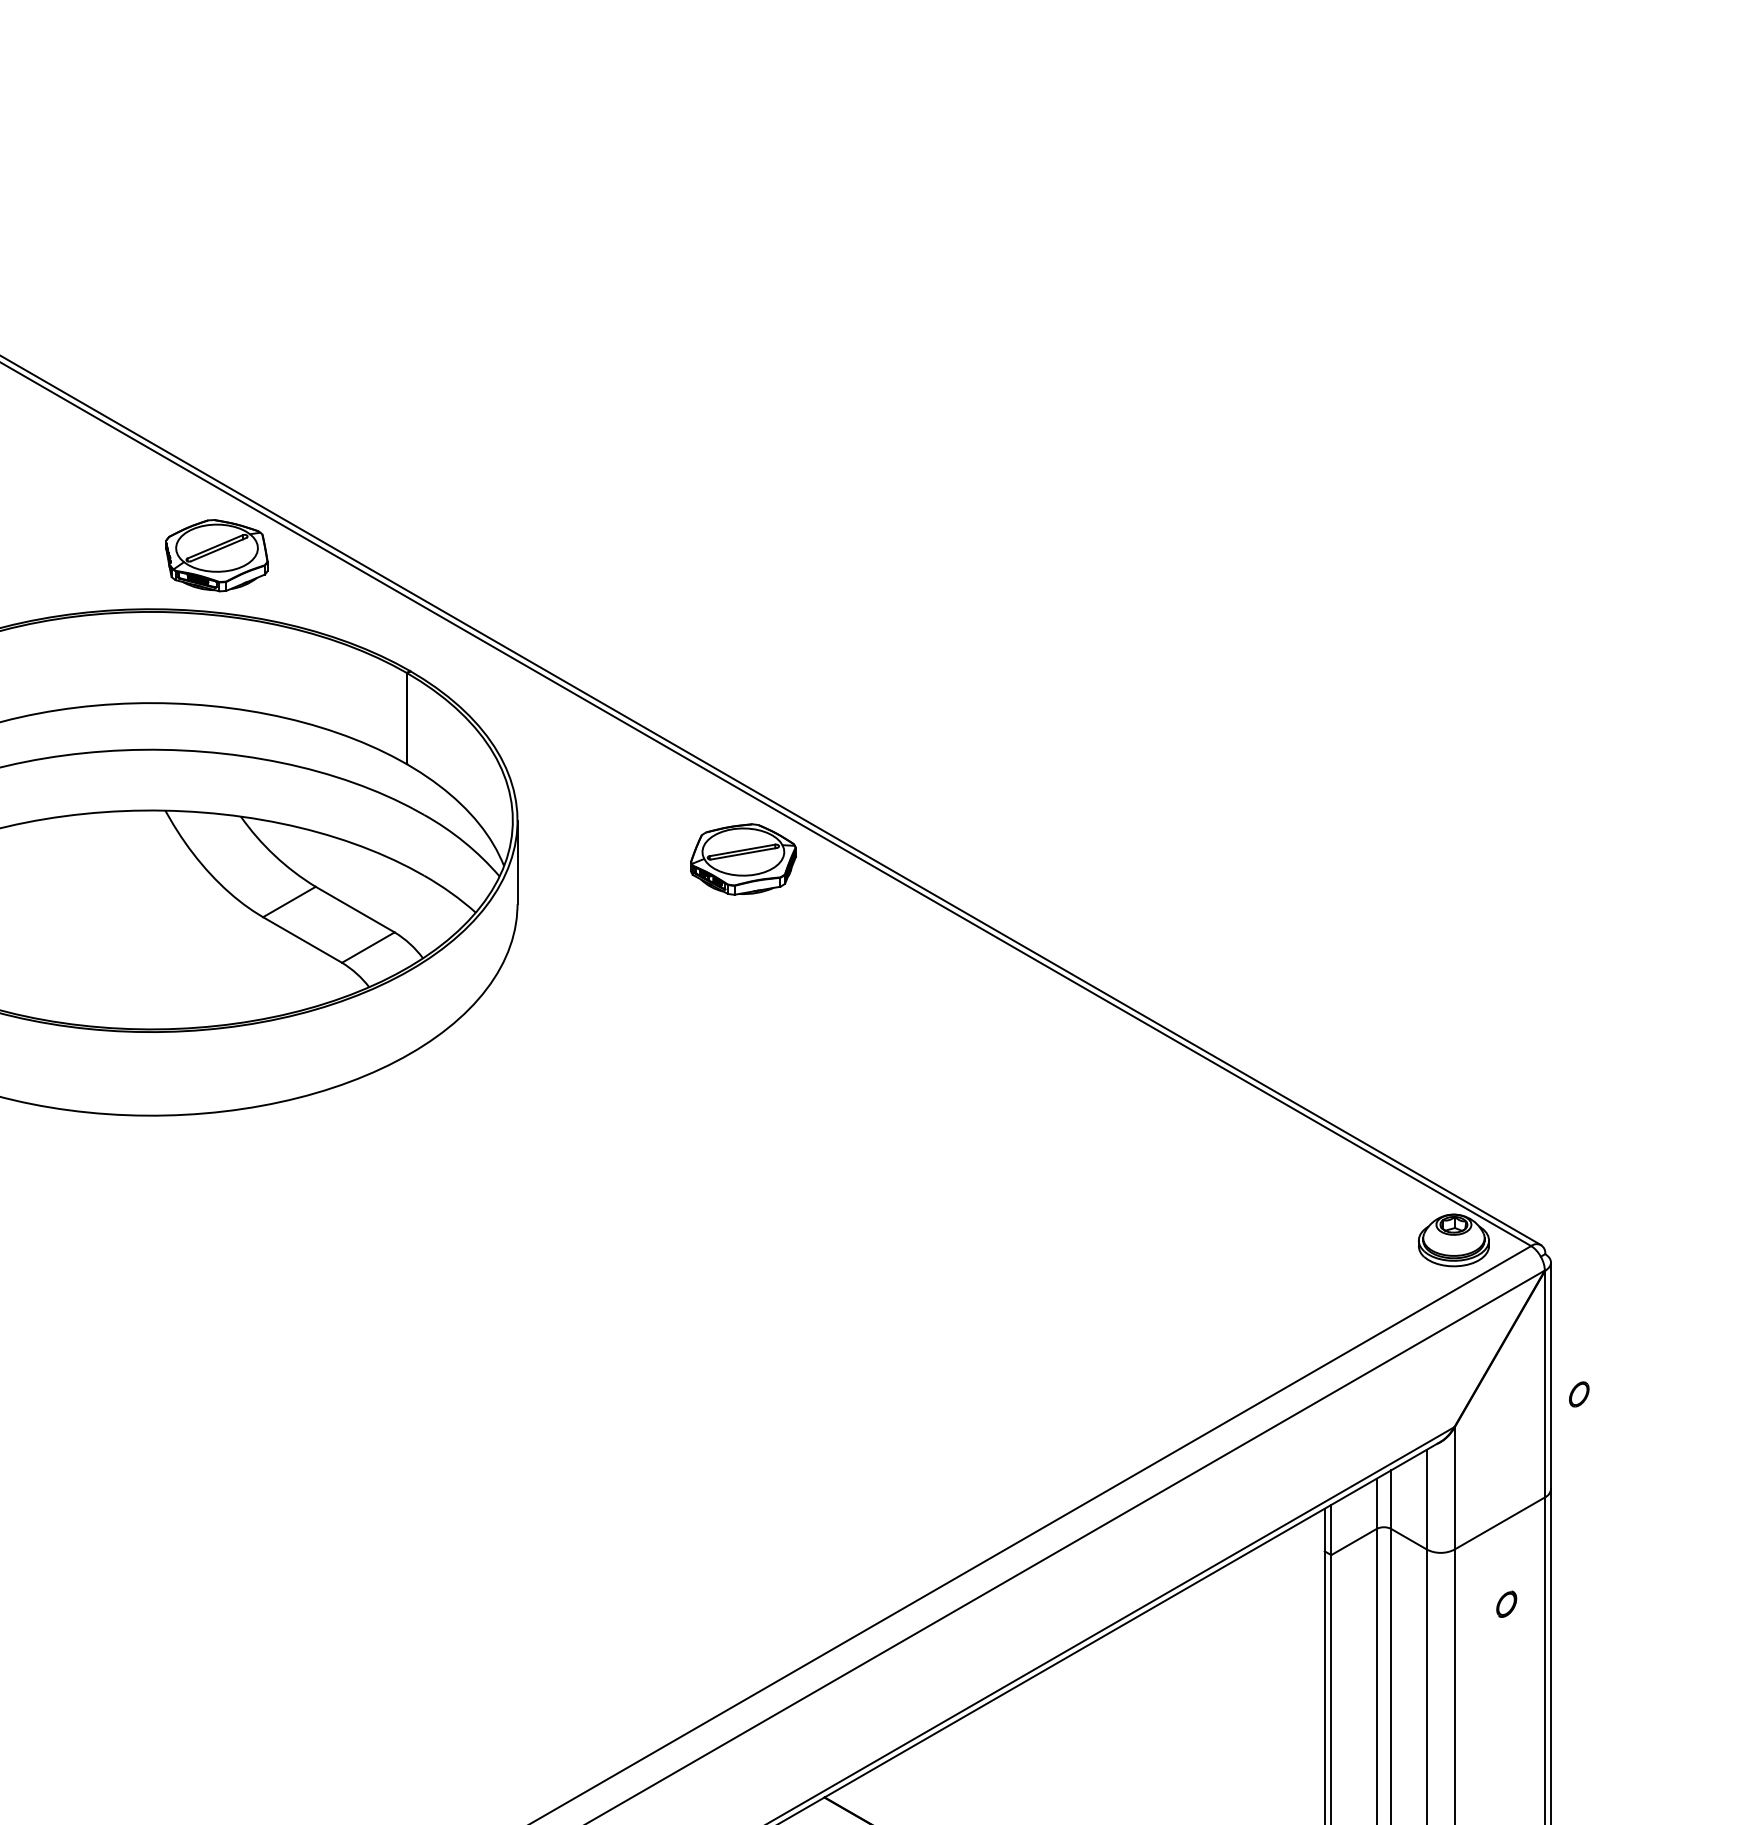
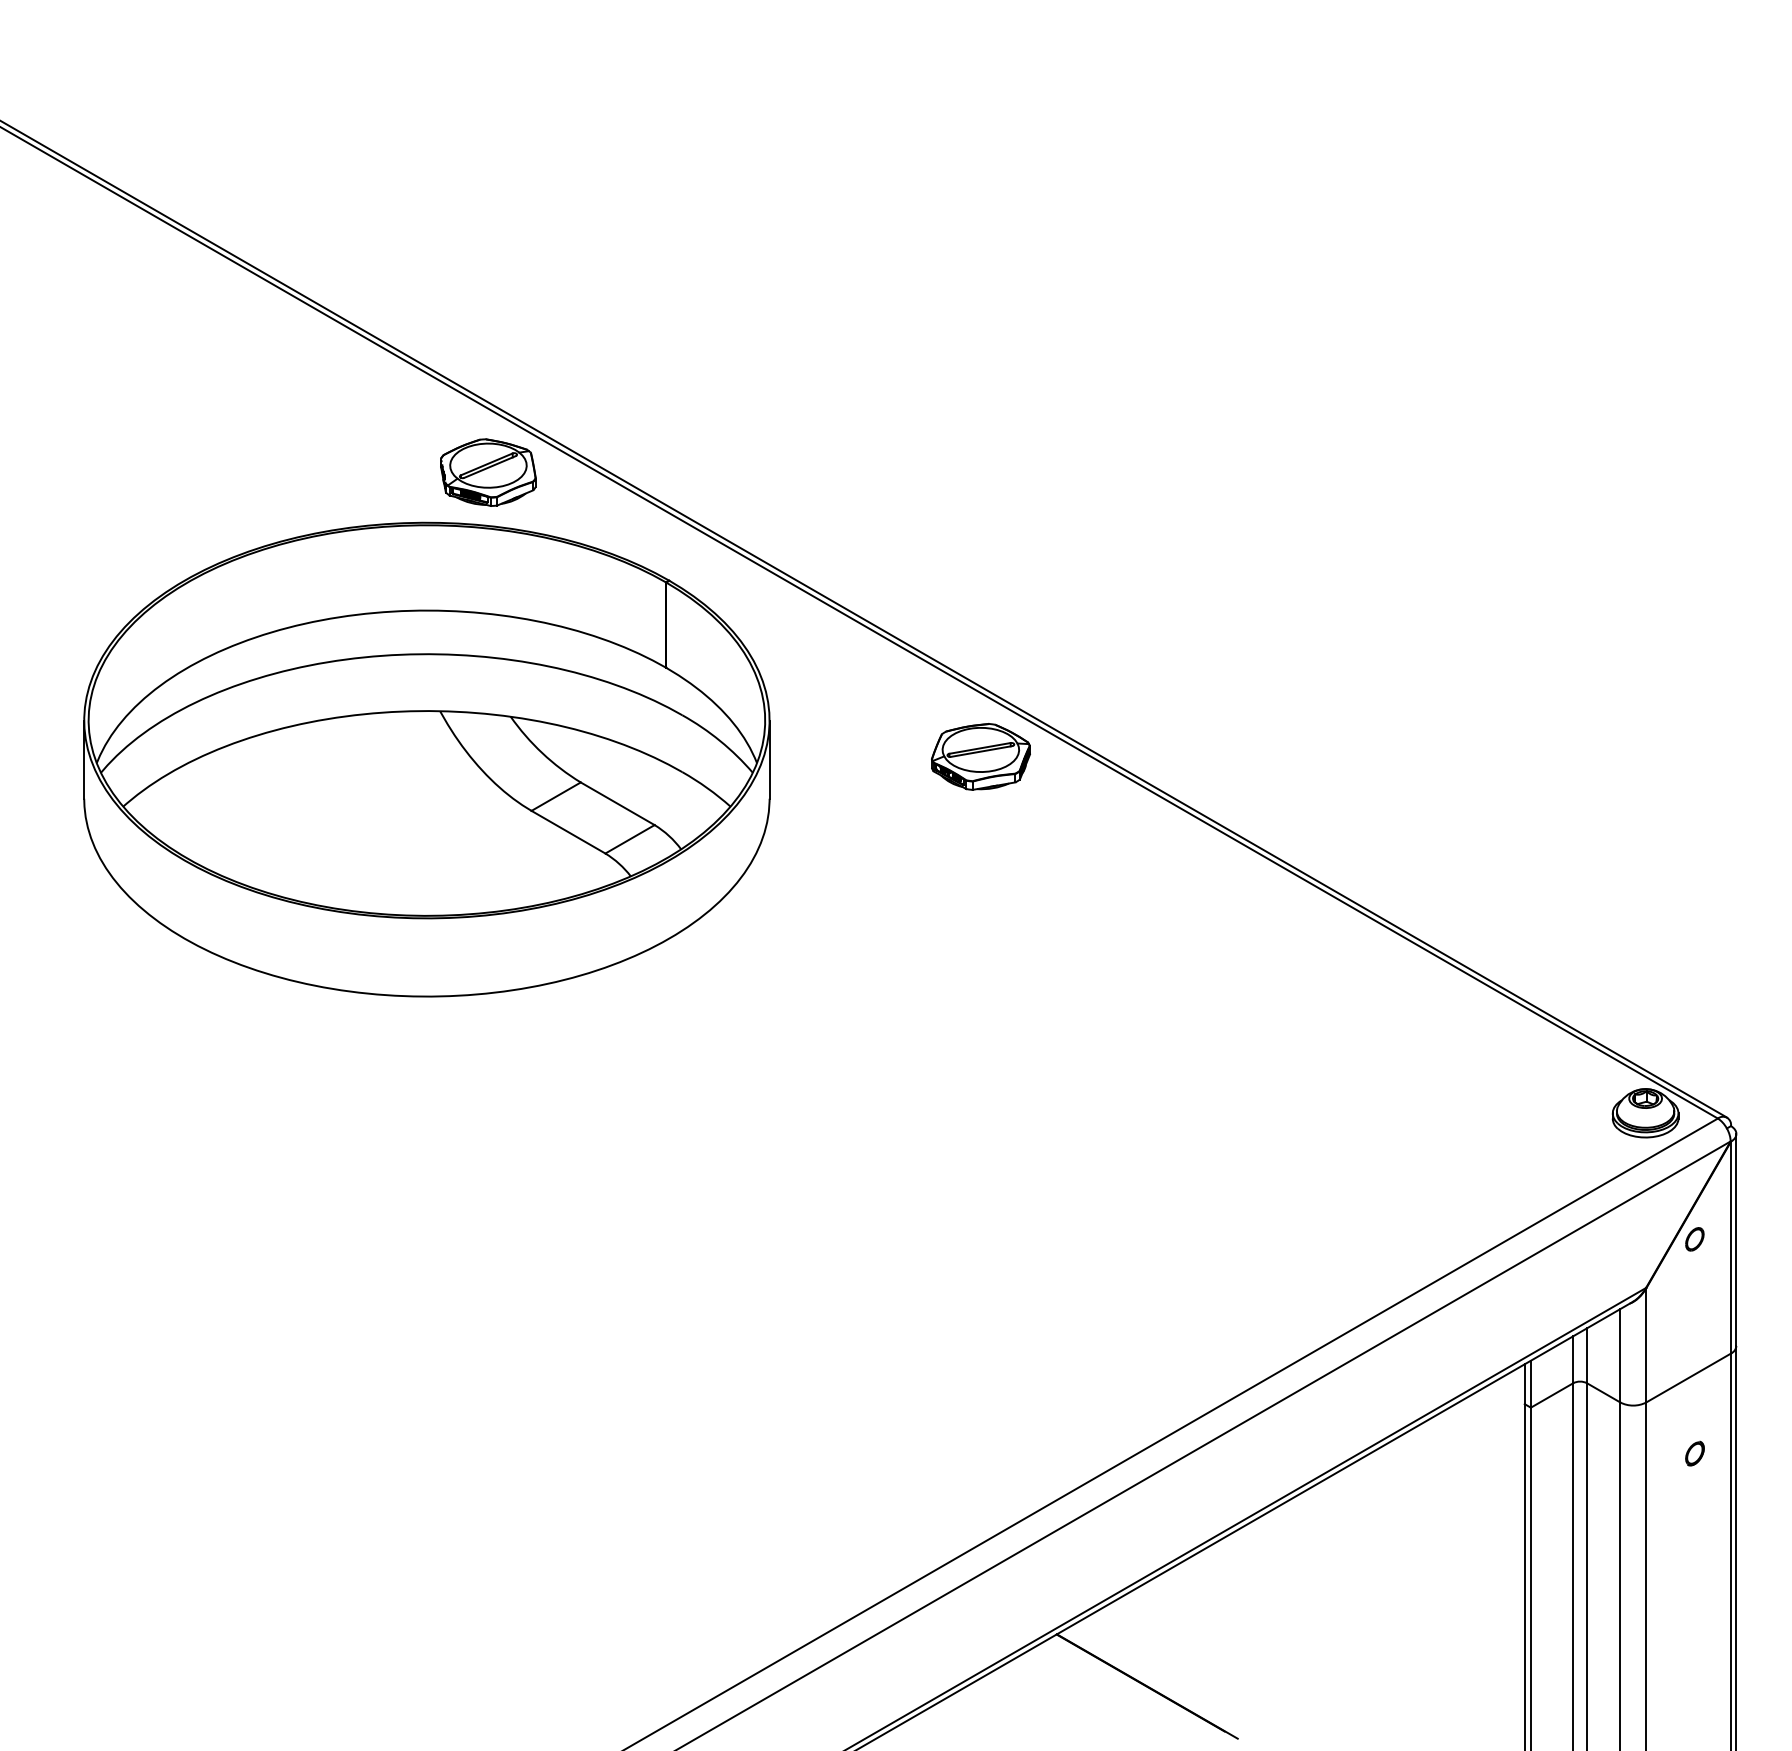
part: (1578, 1394) -> (1694, 1239), moved

